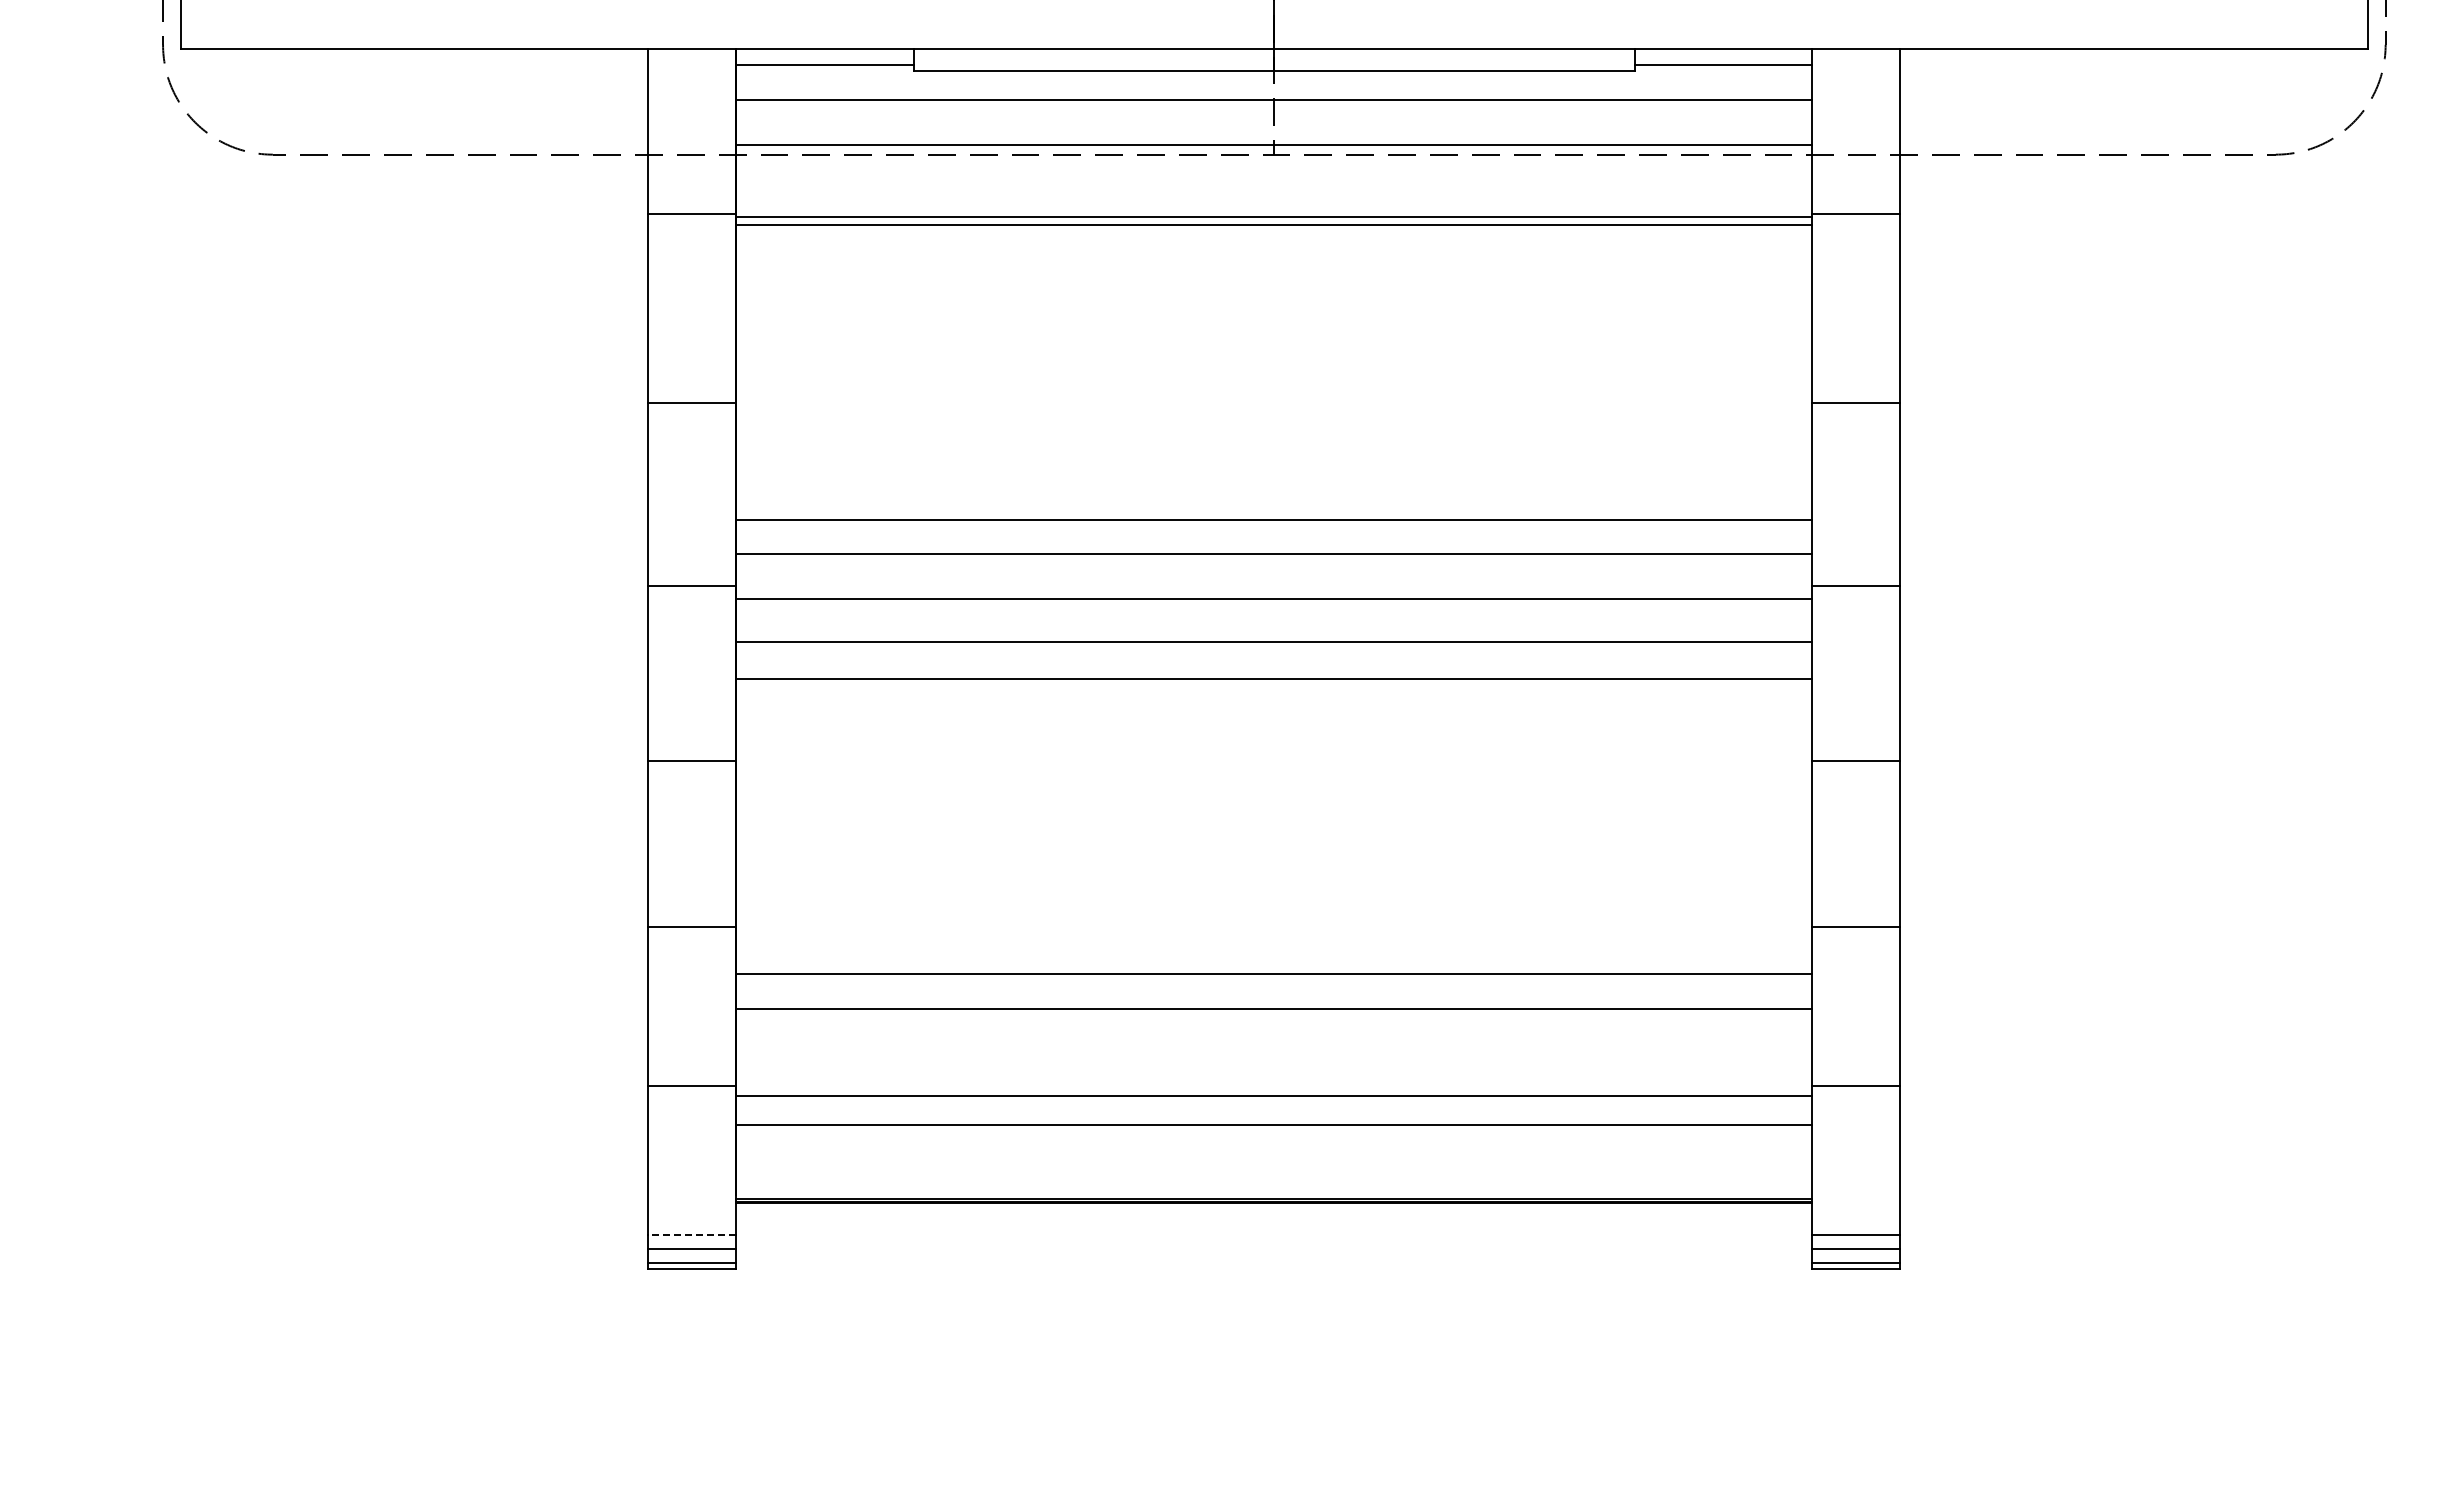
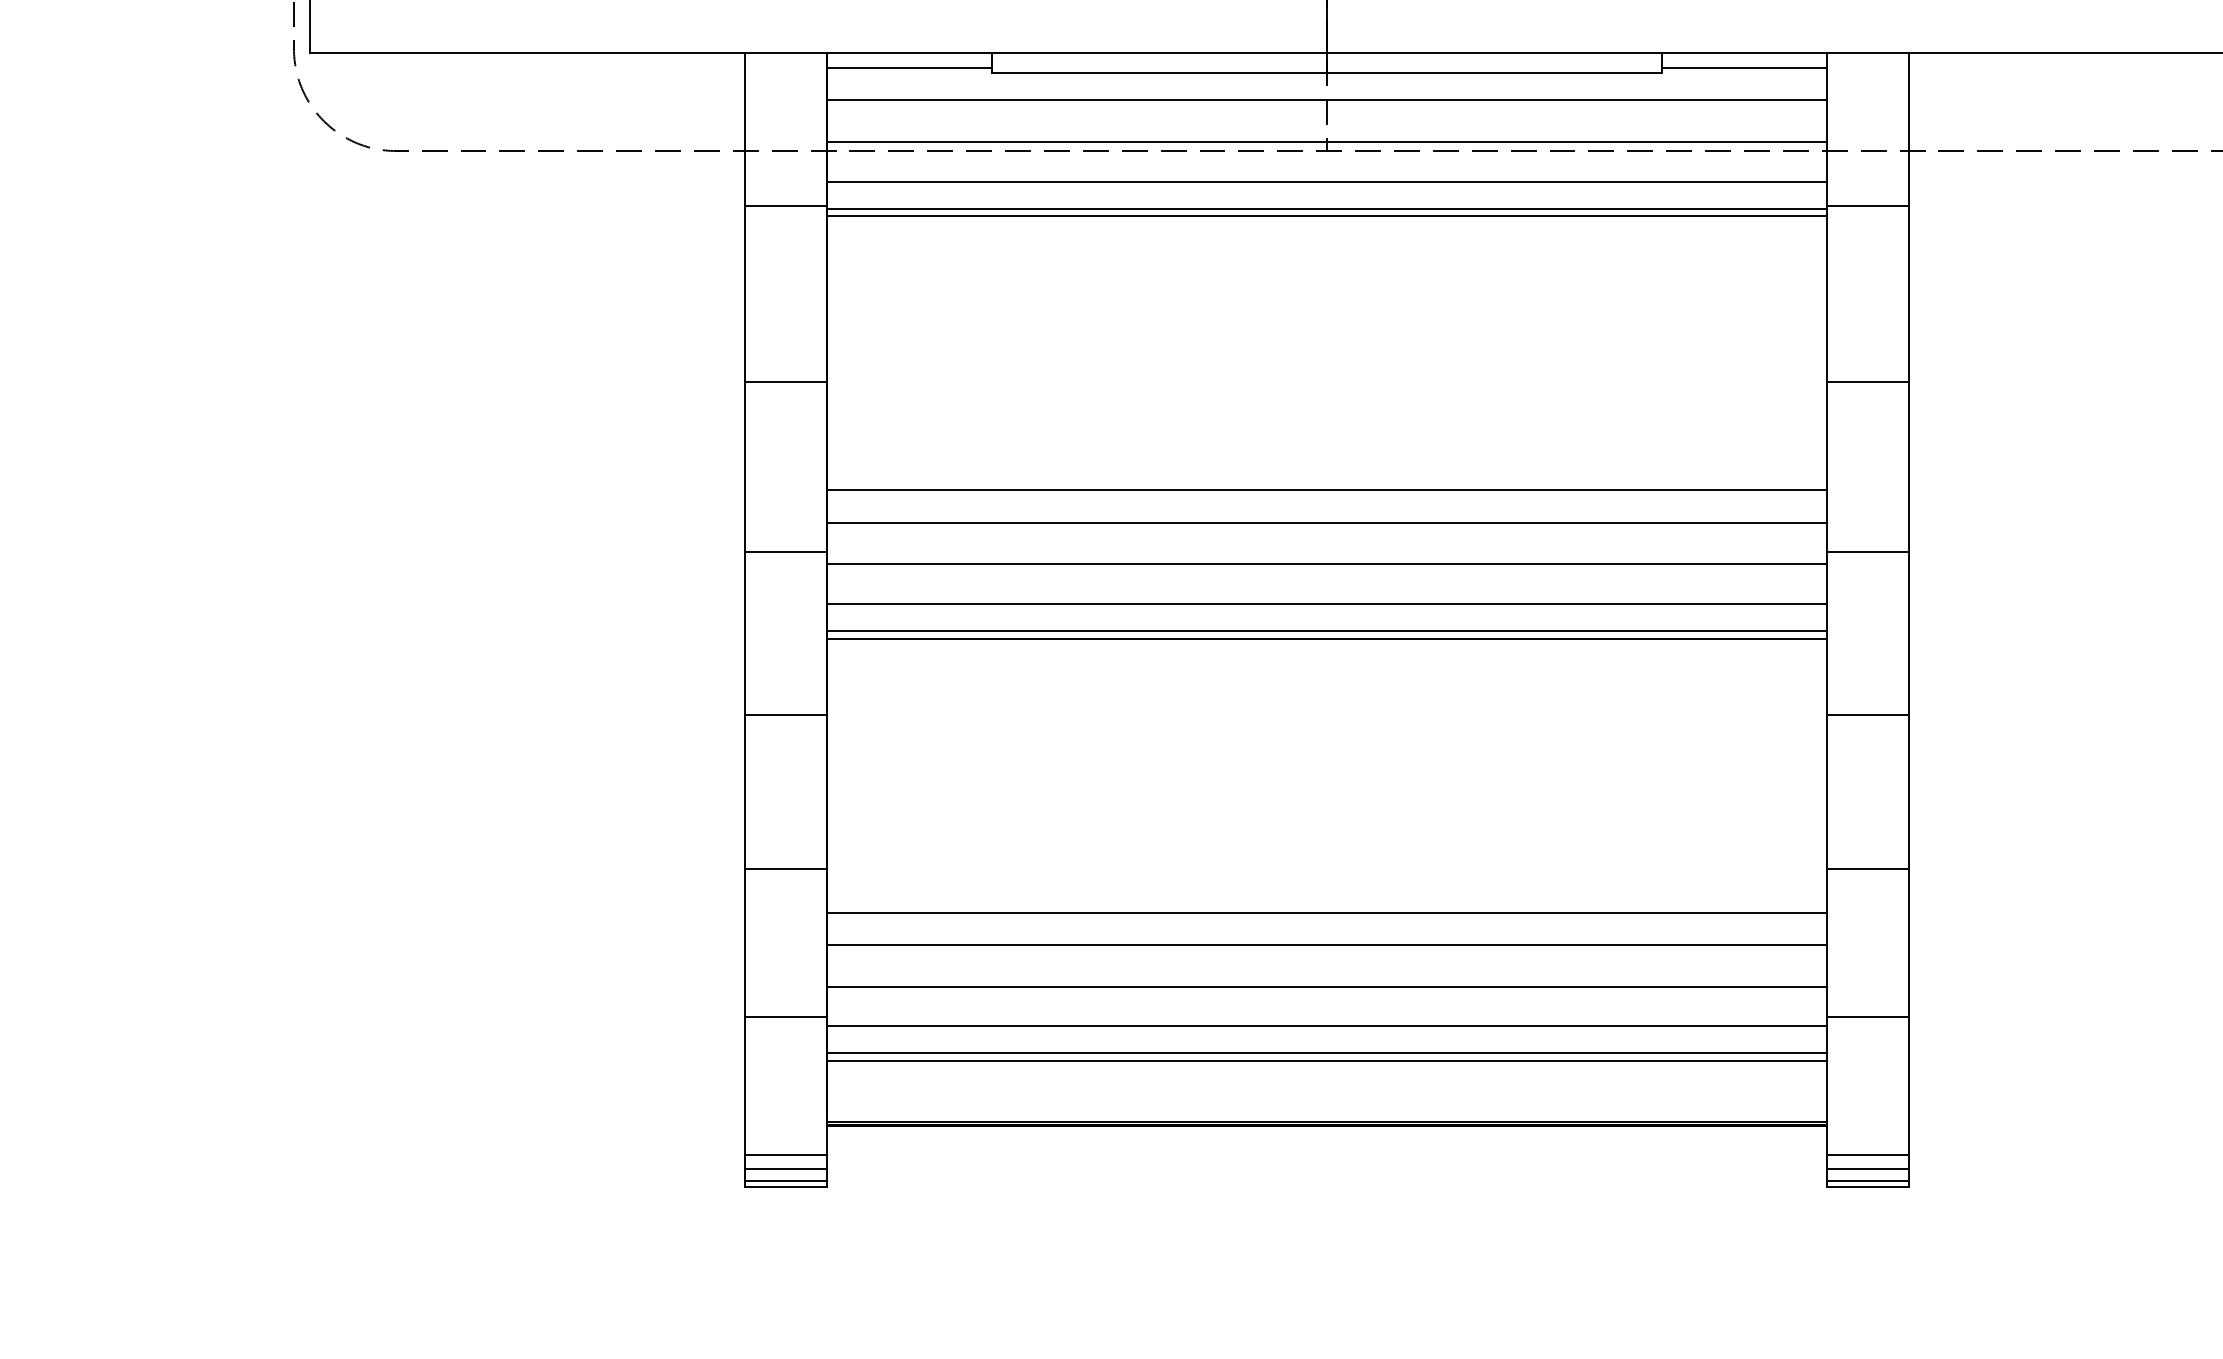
line: (1274, 187) -> (1327, 181), added
line: (1274, 671) -> (1327, 631), added
line: (1274, 1053) -> (1327, 986), added
line: (1274, 1133) -> (1327, 1061), added
line: (692, 1235) -> (786, 1155), dashed -> solid

